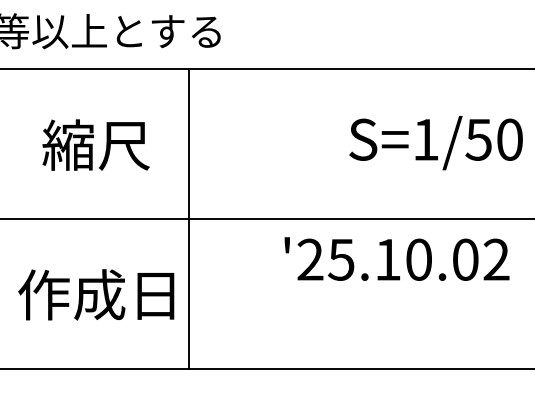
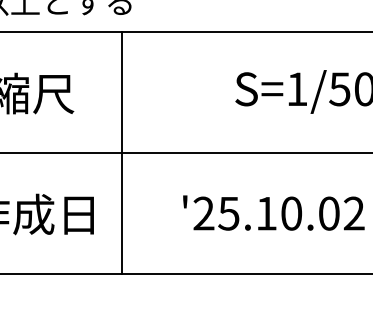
line: (189, 218) -> (122, 152), moved
text: (396, 258) -> (273, 212), moved

